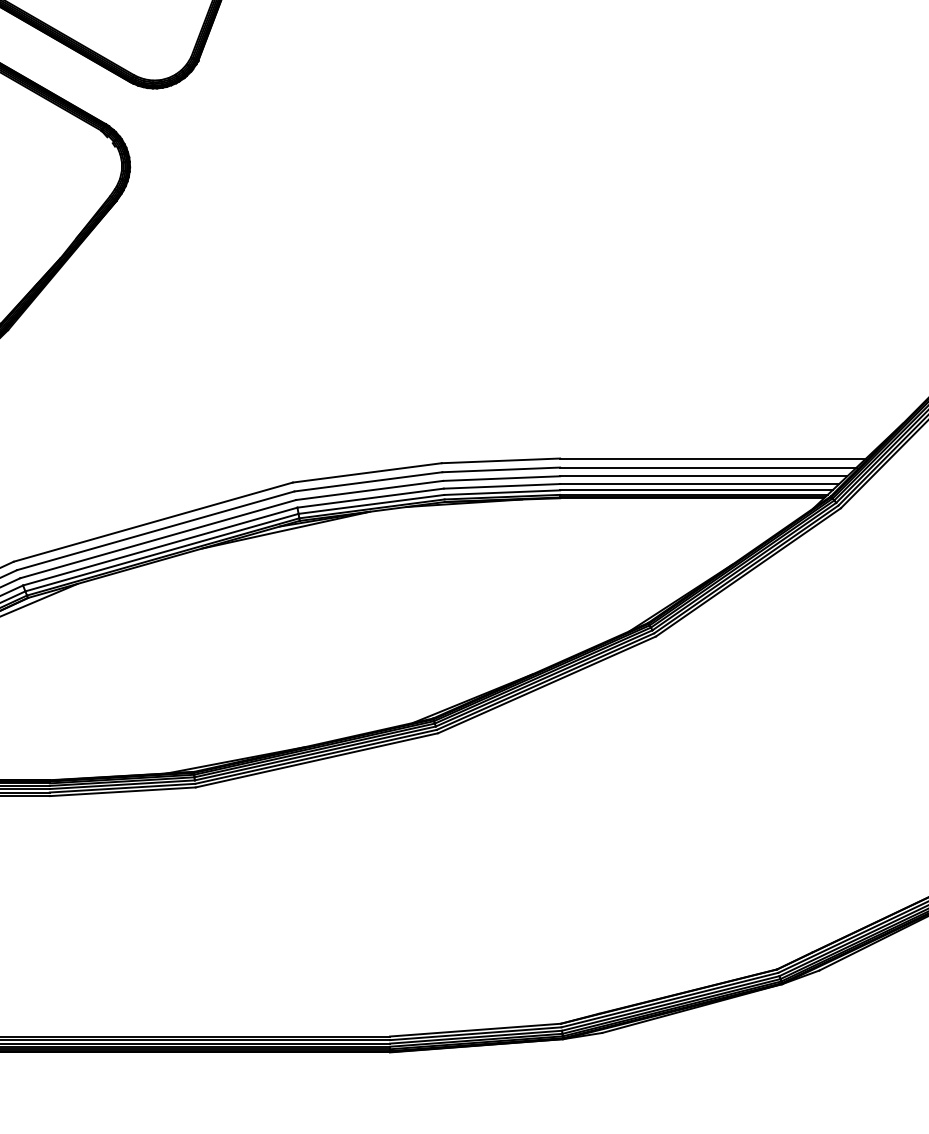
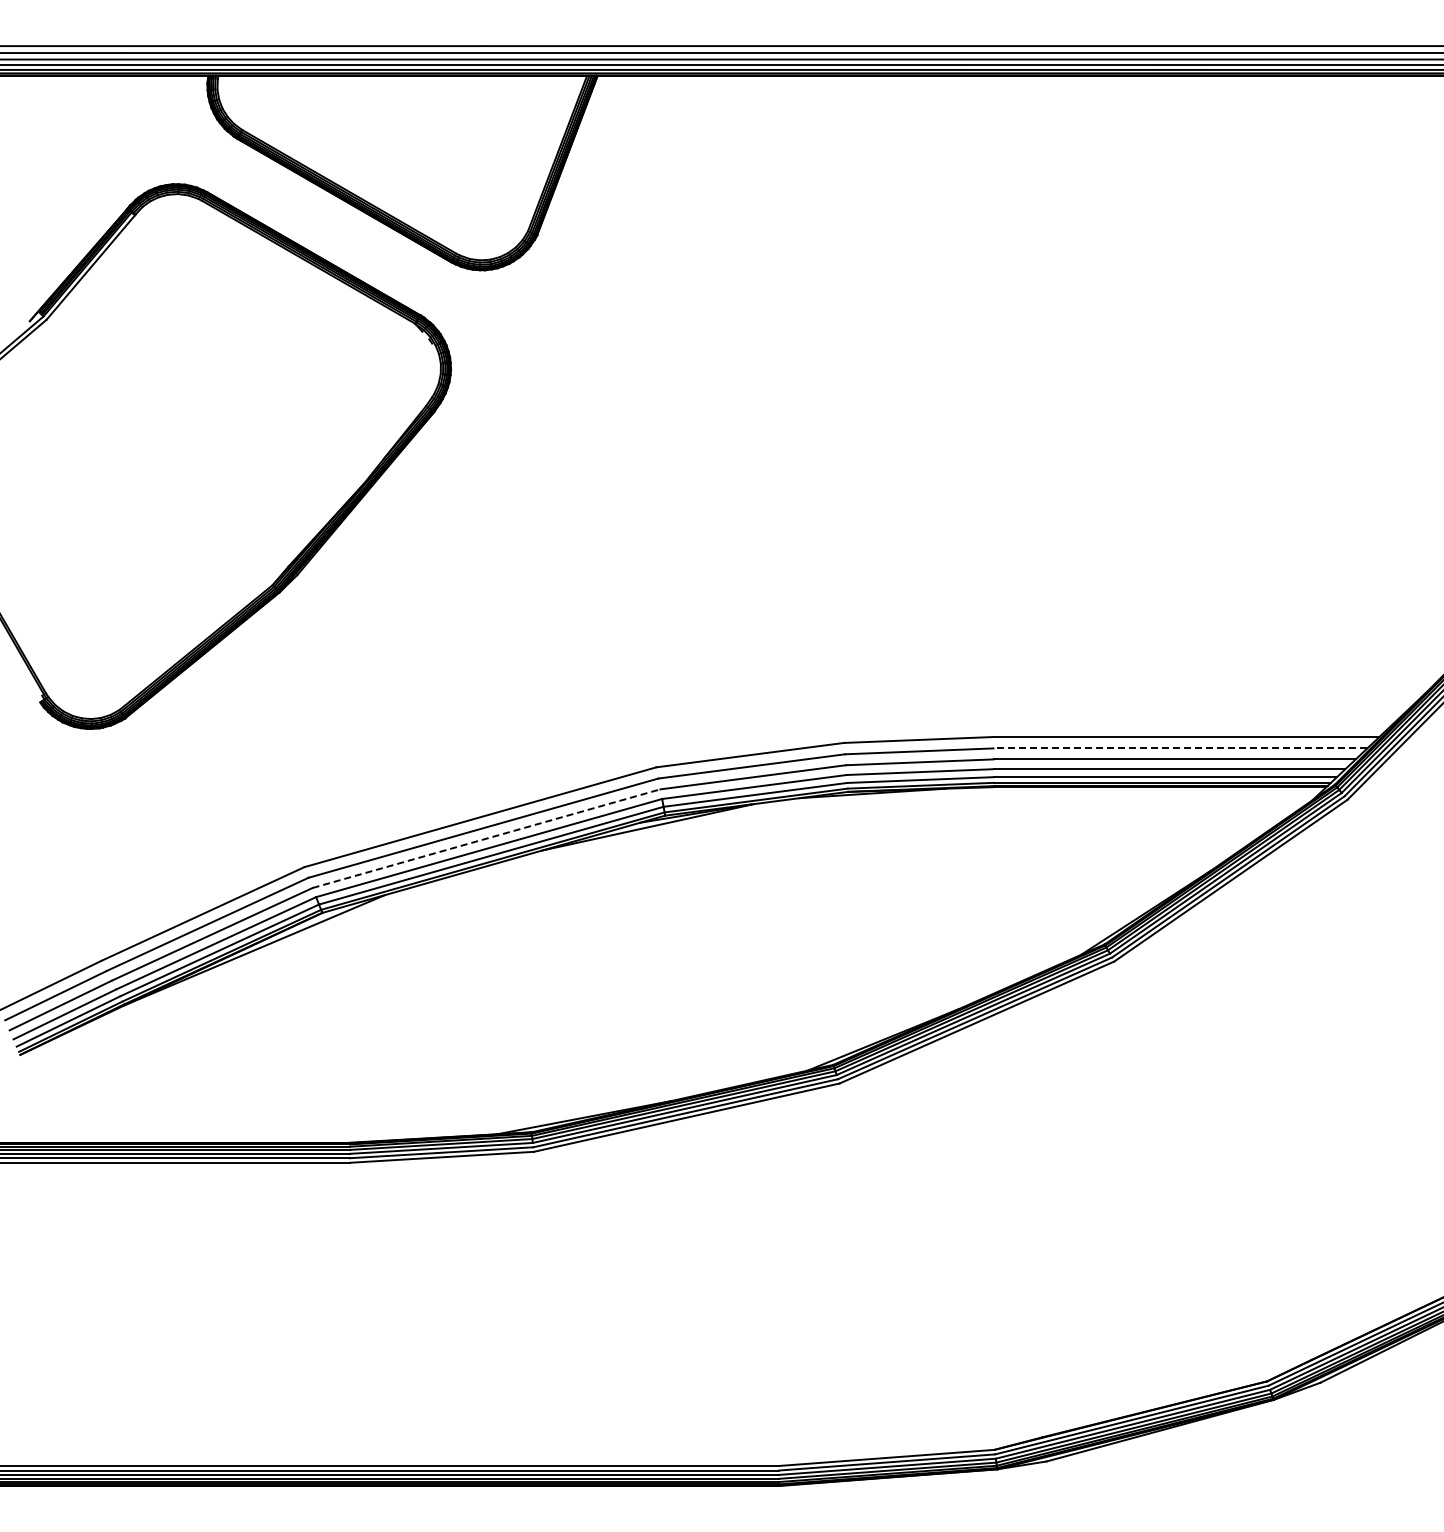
line: (708, 467) -> (1180, 748), solid -> dashed
line: (158, 538) -> (486, 838), solid -> dashed

